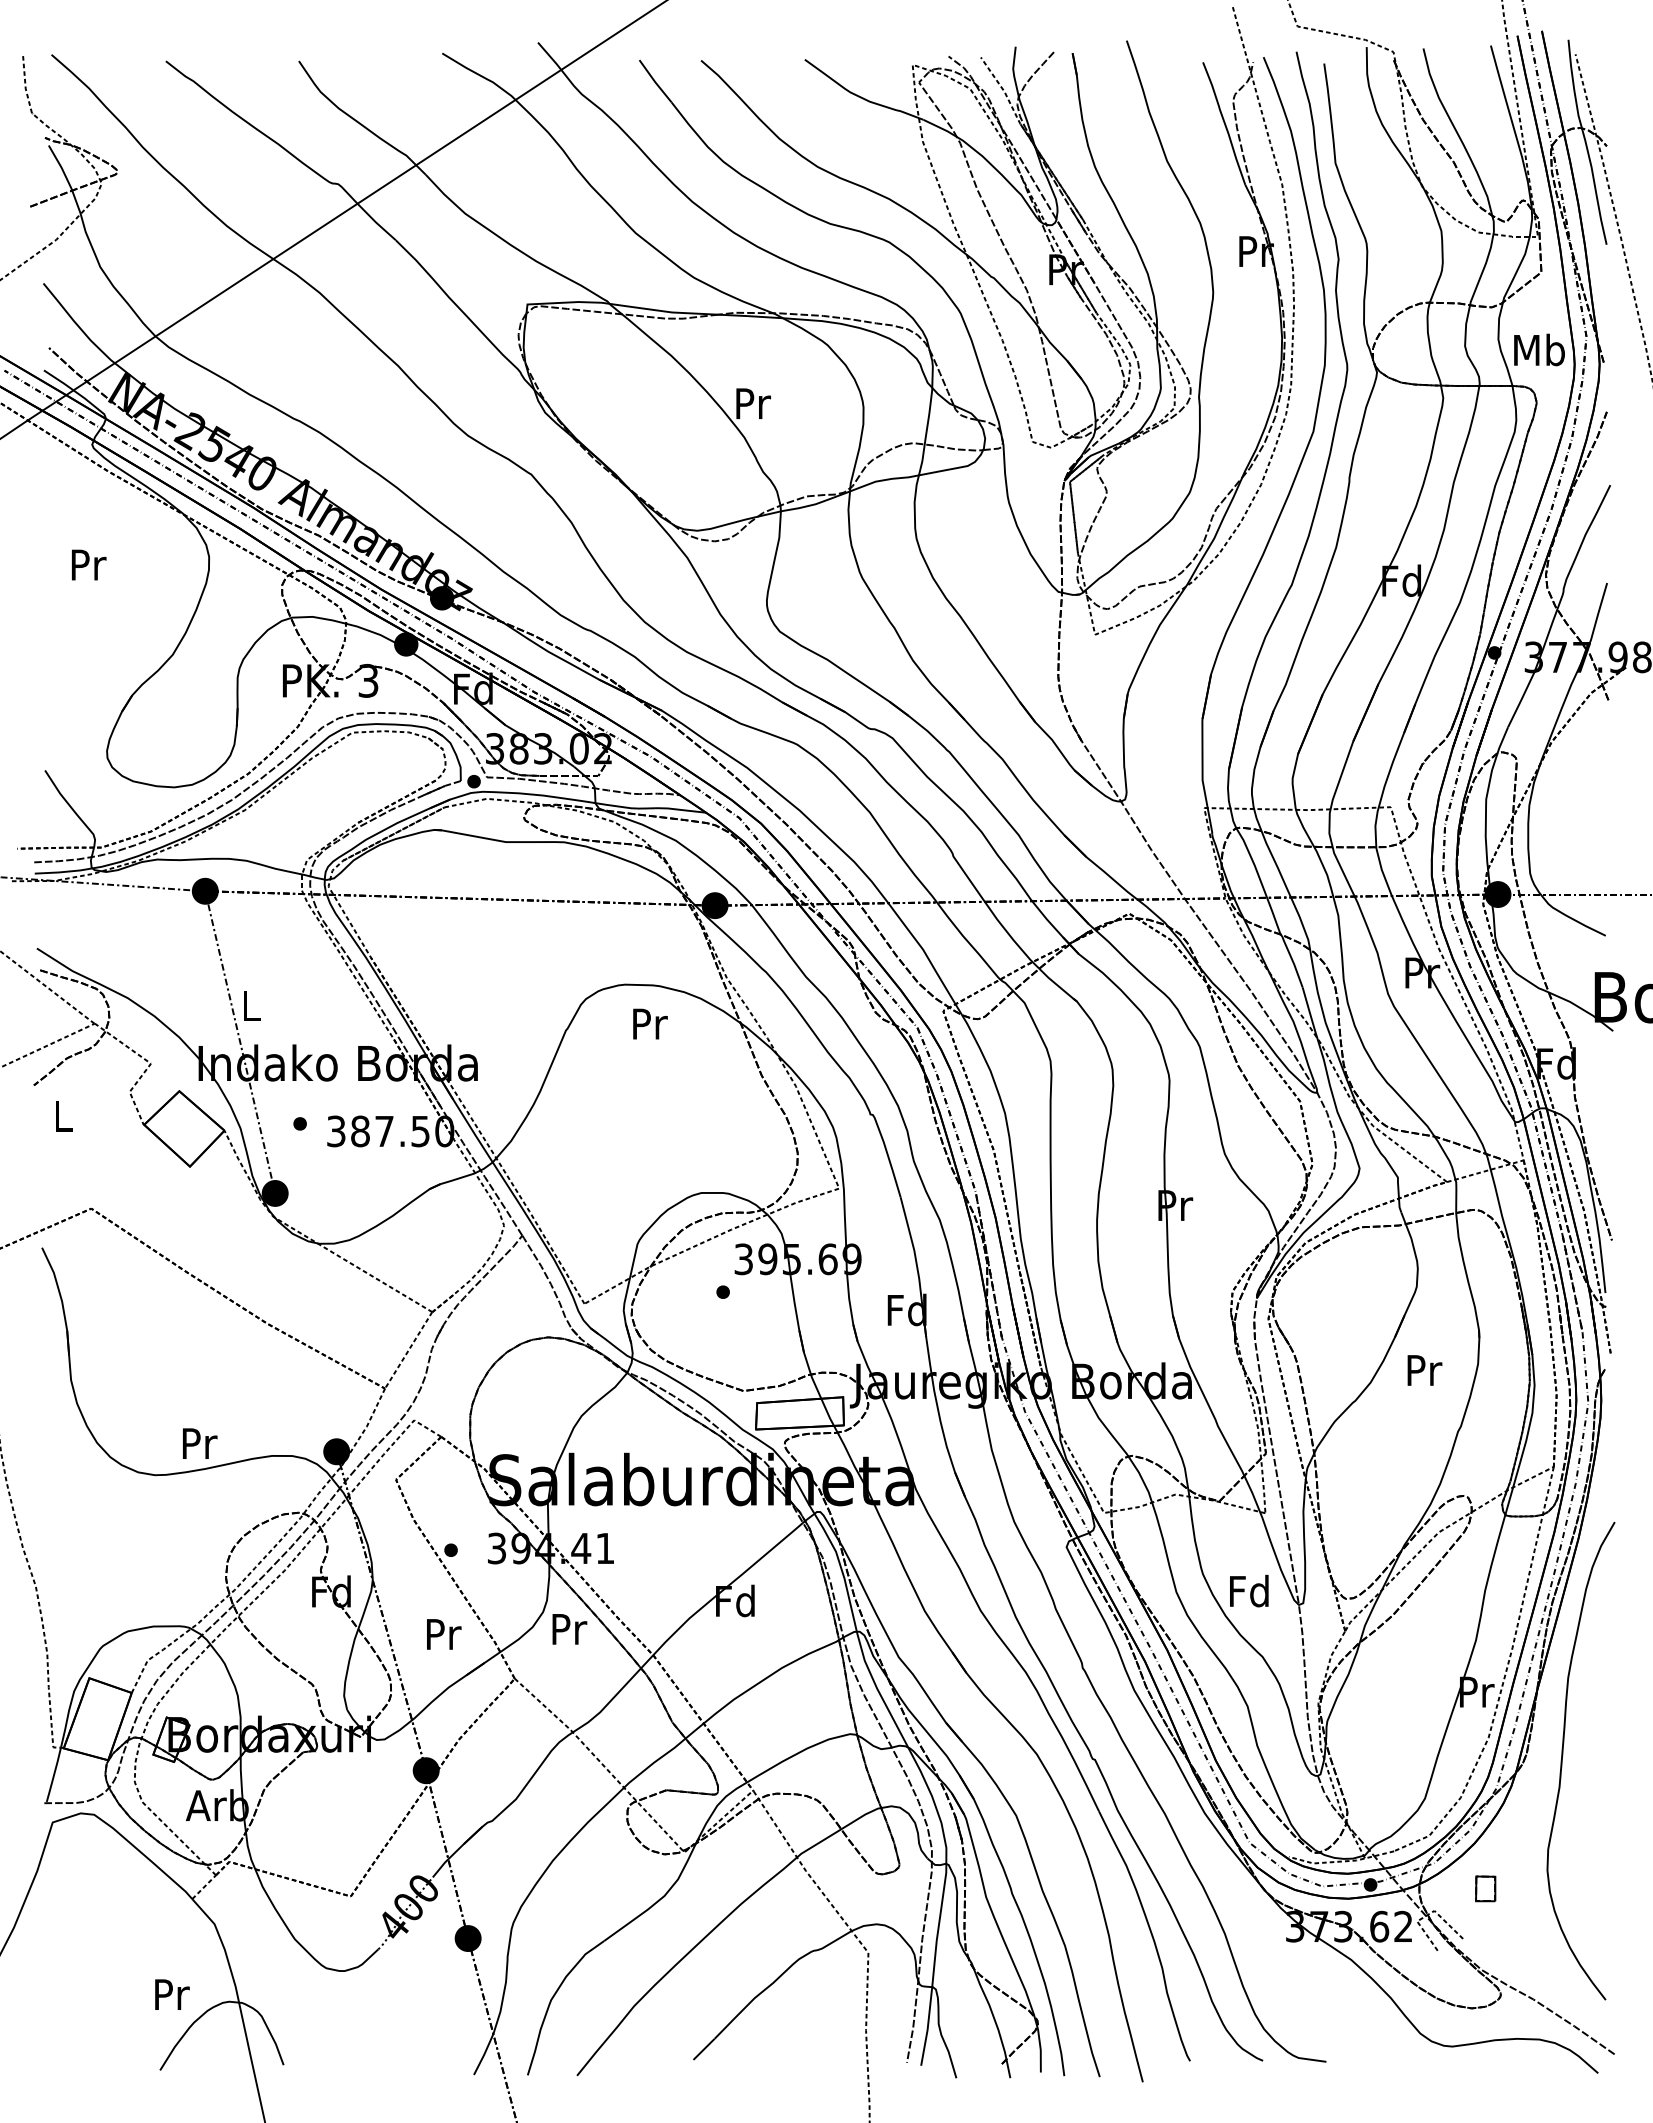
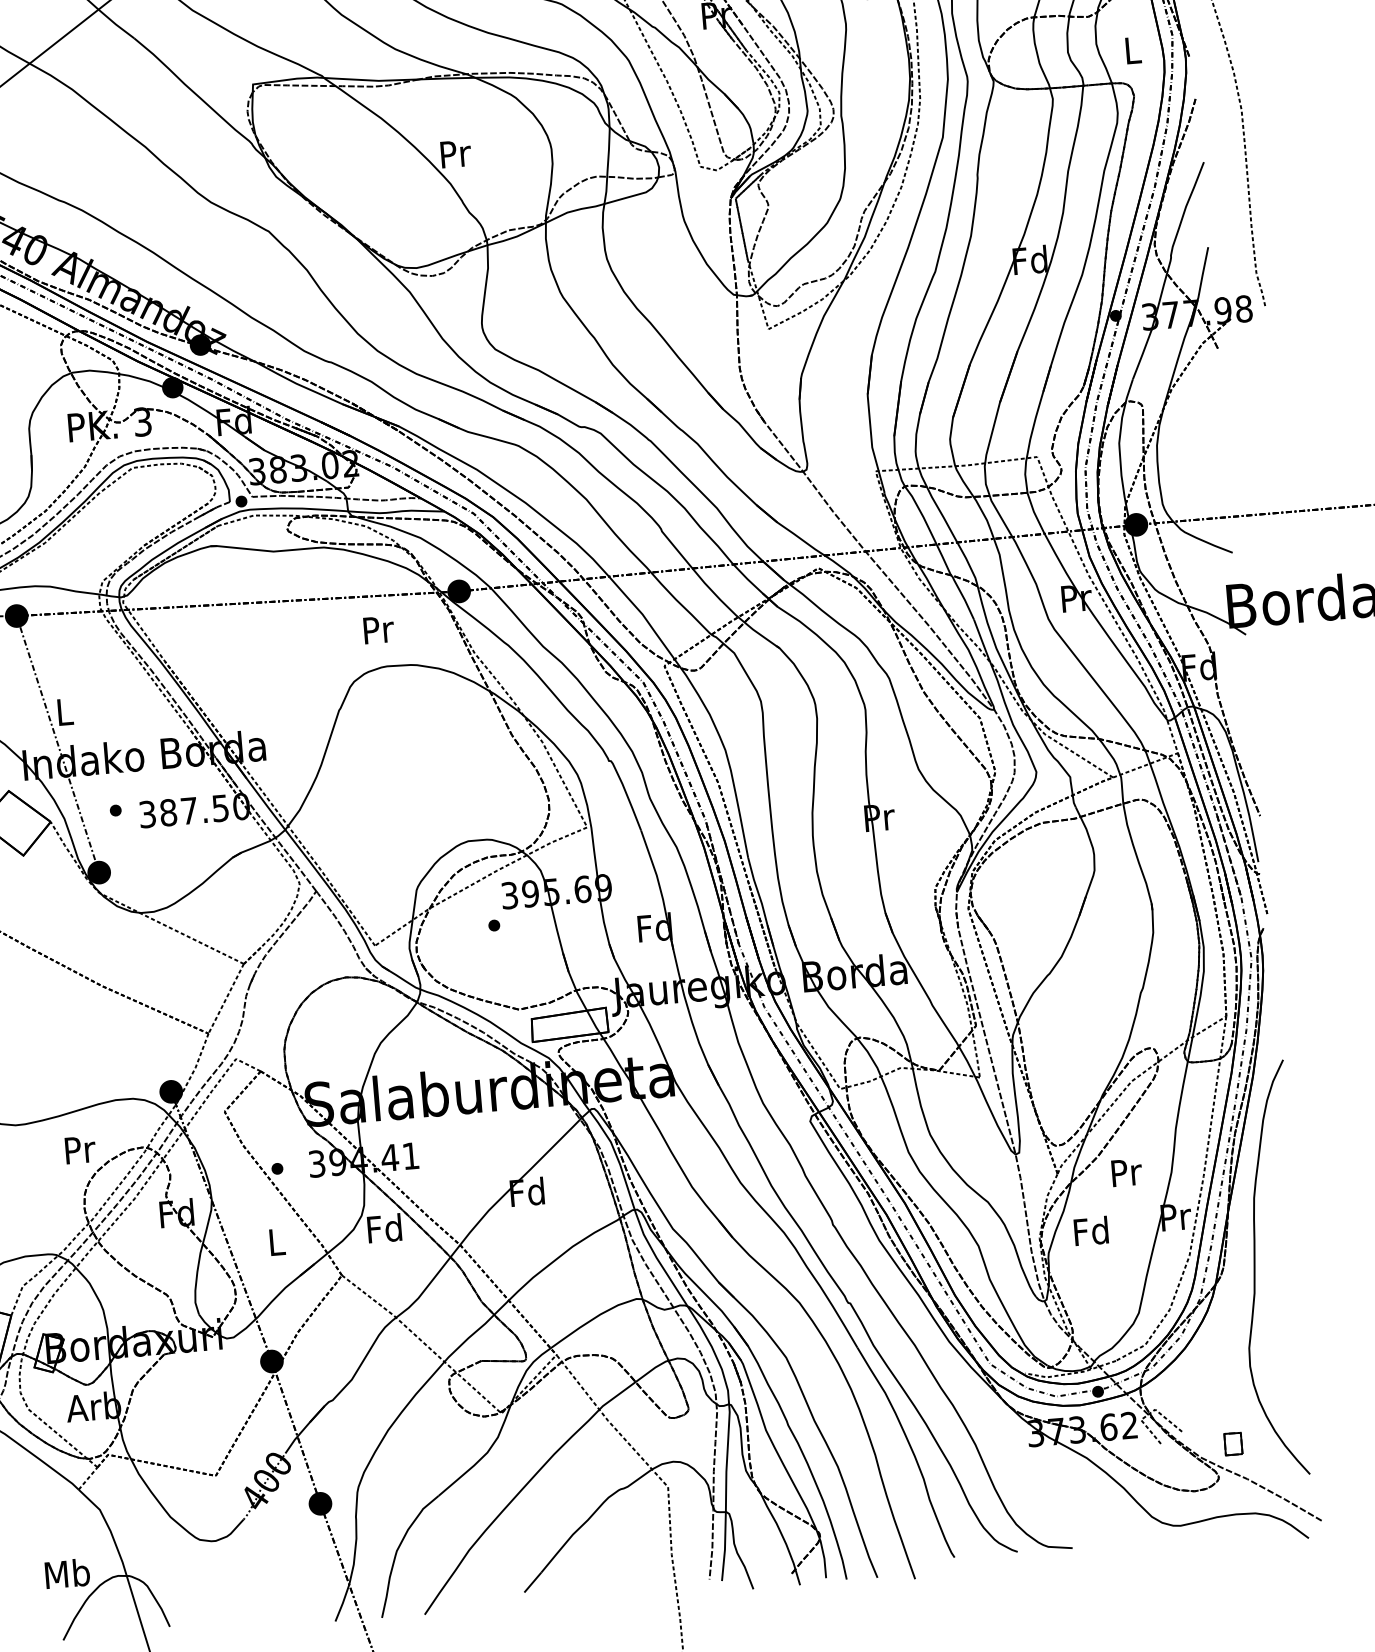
text: (1539, 349) -> (1132, 49), Mb -> L
text: (650, 1023) -> (379, 629), moved
text: (1424, 1370) -> (1126, 1172), moved
text: (200, 1443) -> (80, 1149), moved
text: (1249, 1590) -> (1091, 1230), moved
text: (567, 1628) -> (383, 1228), Pr -> Fd
text: (444, 1634) -> (277, 1242), Pr -> L
part: (1485, 1888) -> (1233, 1443), moved
text: (171, 1994) -> (67, 1573), Pr -> Mb

